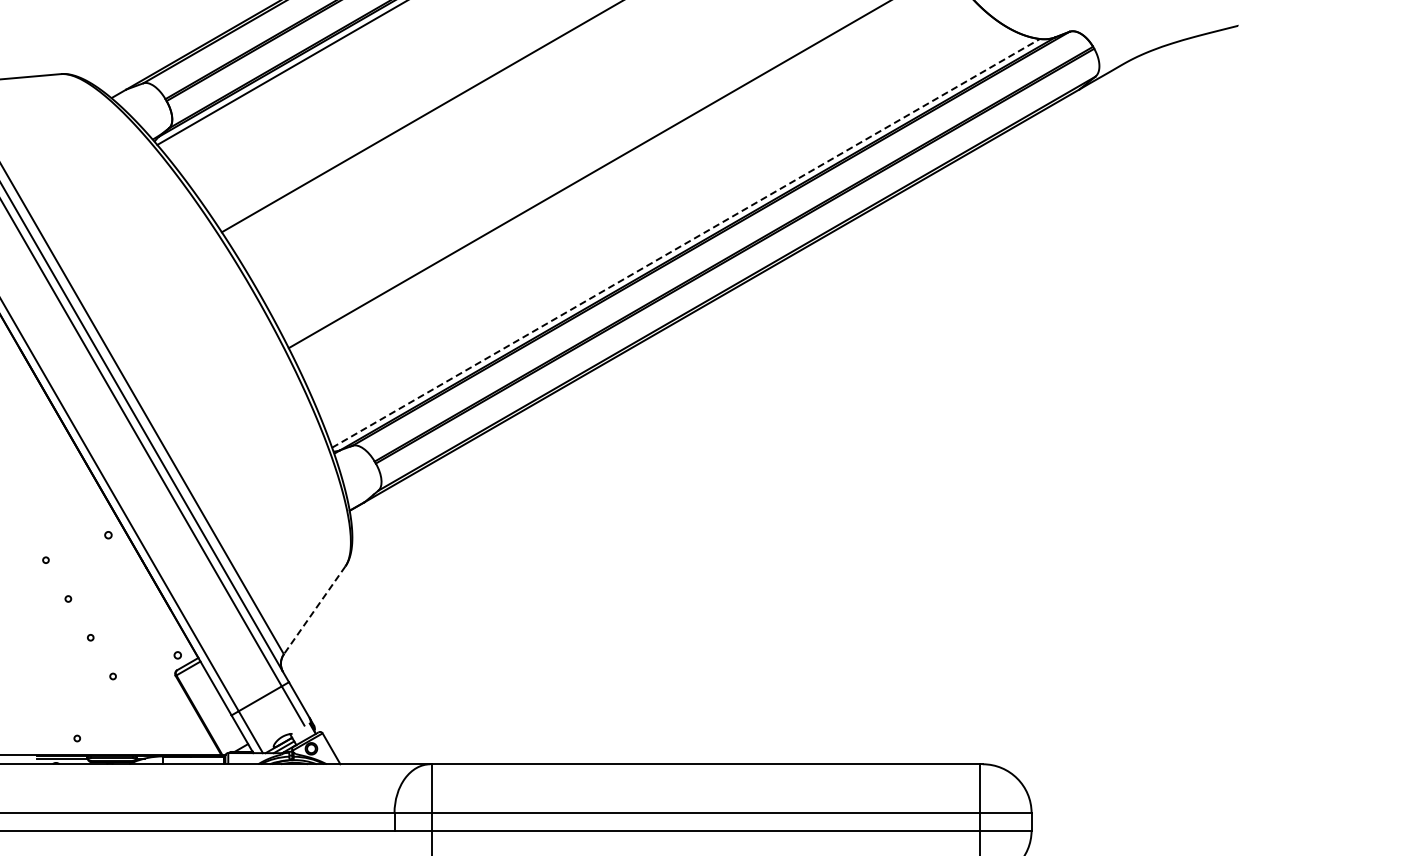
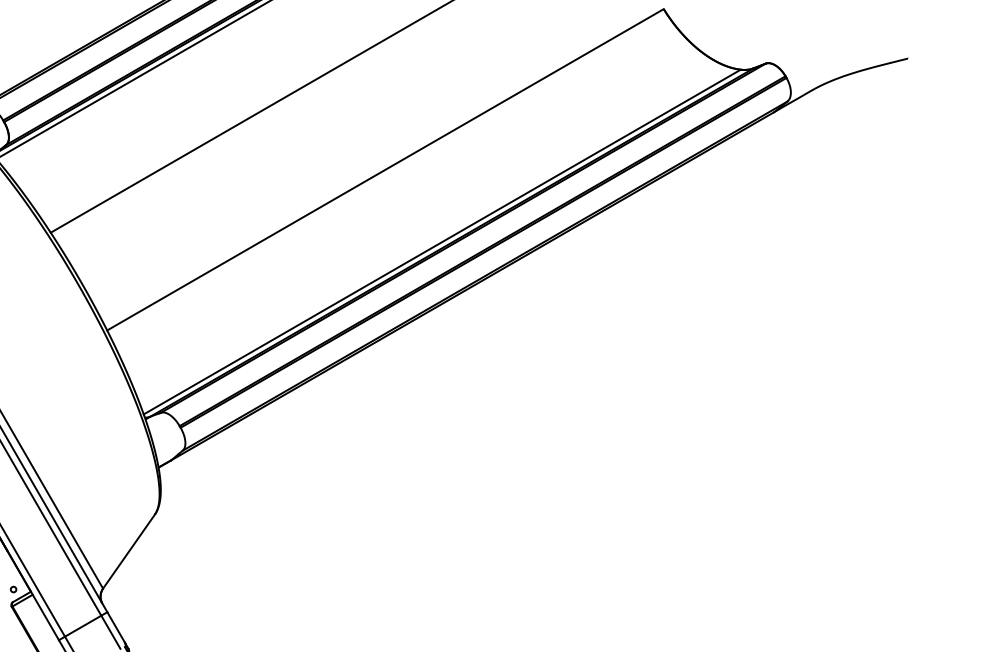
line: (686, 243) -> (442, 242), dashed -> solid
line: (314, 610) -> (128, 551), dashed -> solid

